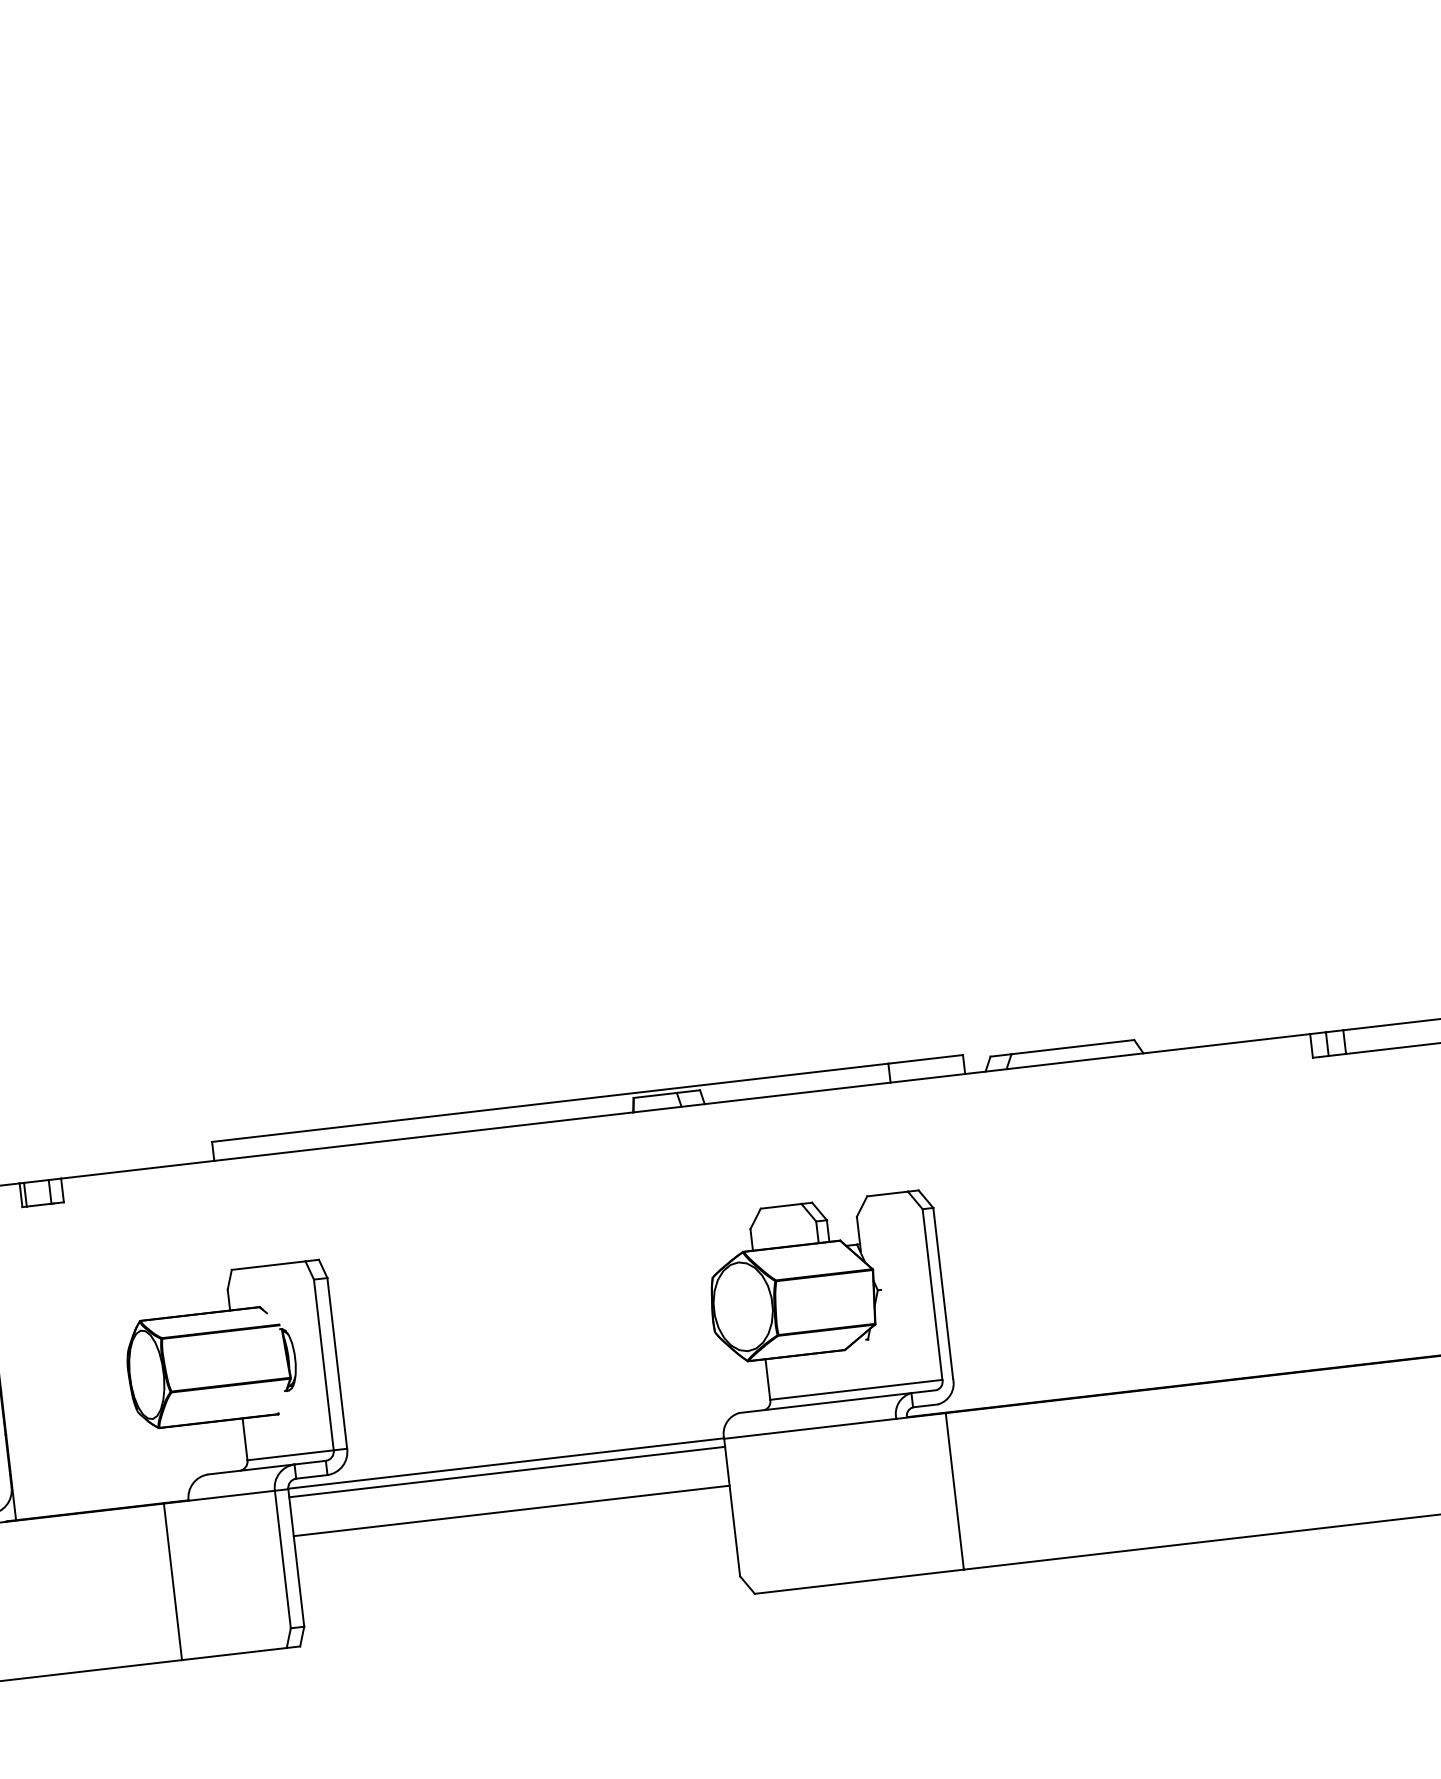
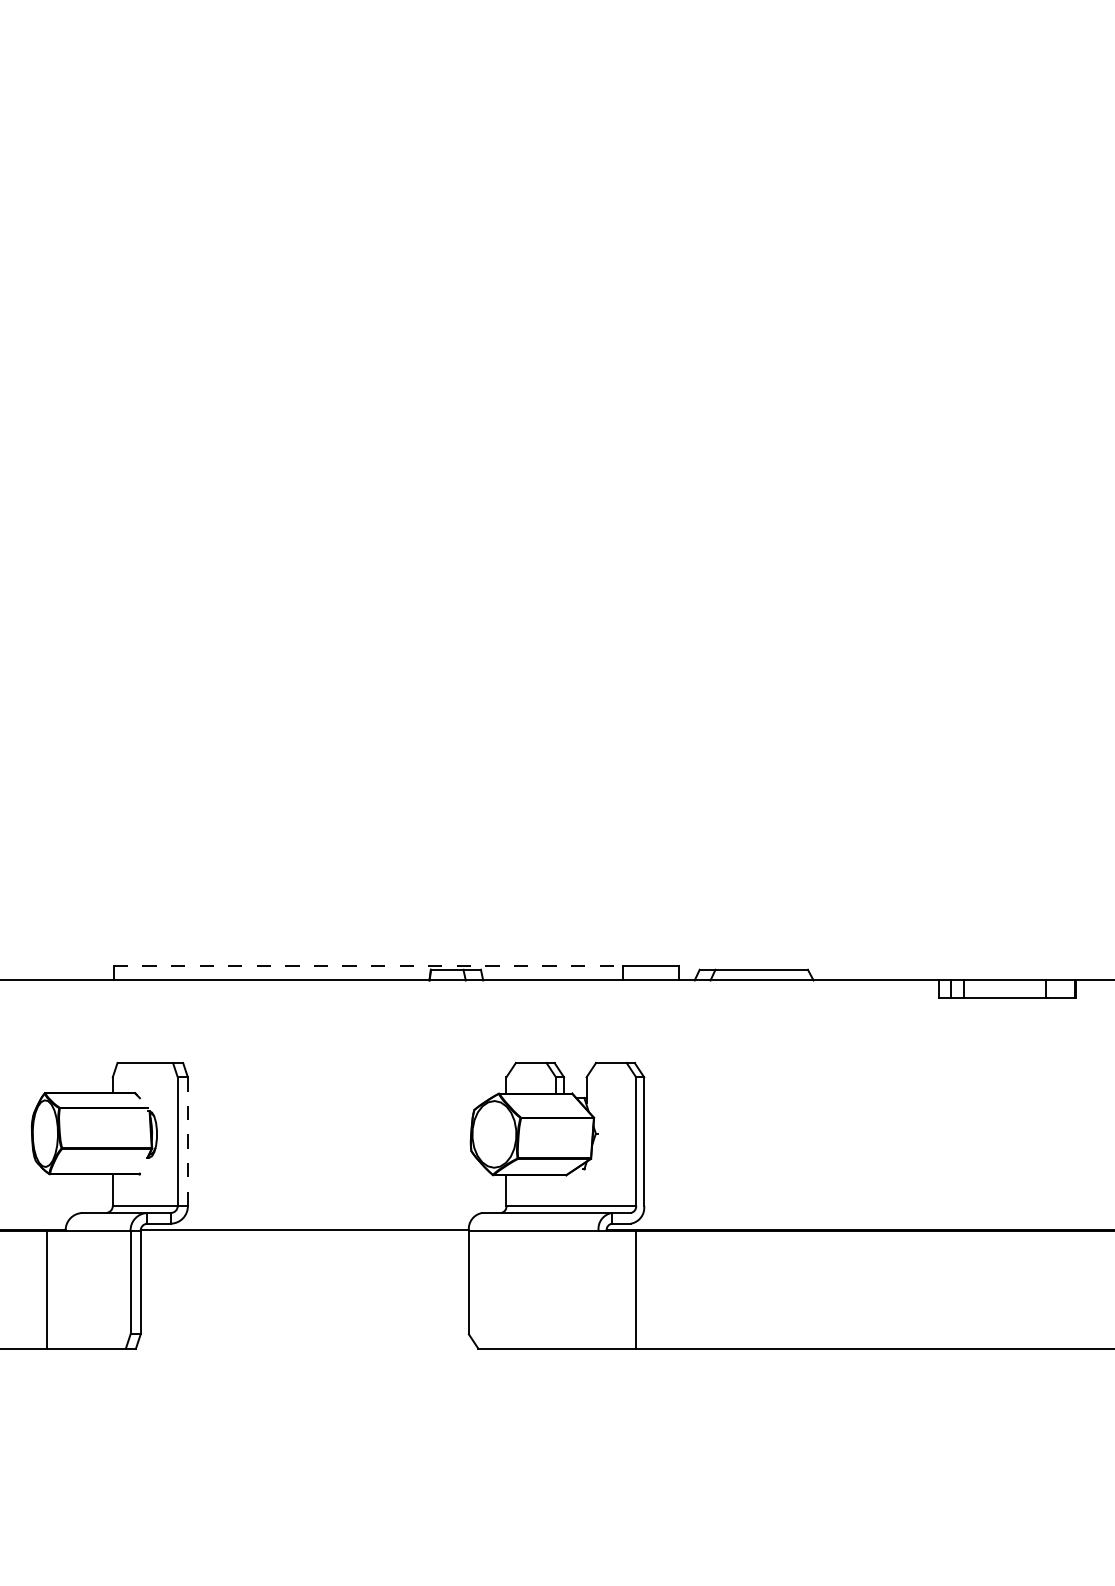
line: (550, 1103) -> (368, 966), solid -> dashed
line: (336, 1364) -> (187, 1142), solid -> dashed
line: (506, 1471) -> (304, 1236), removed
line: (511, 1511) -> (304, 1266), removed

